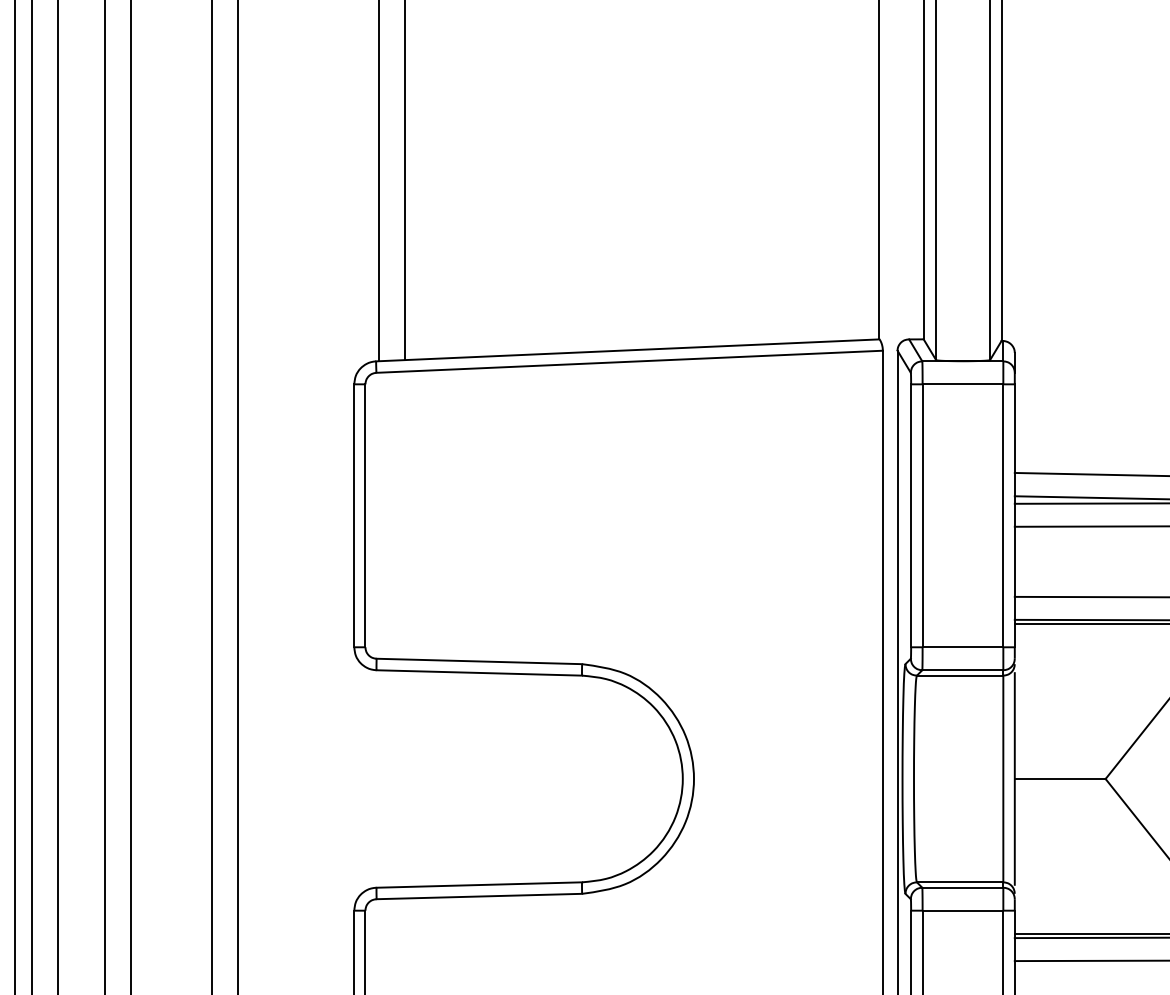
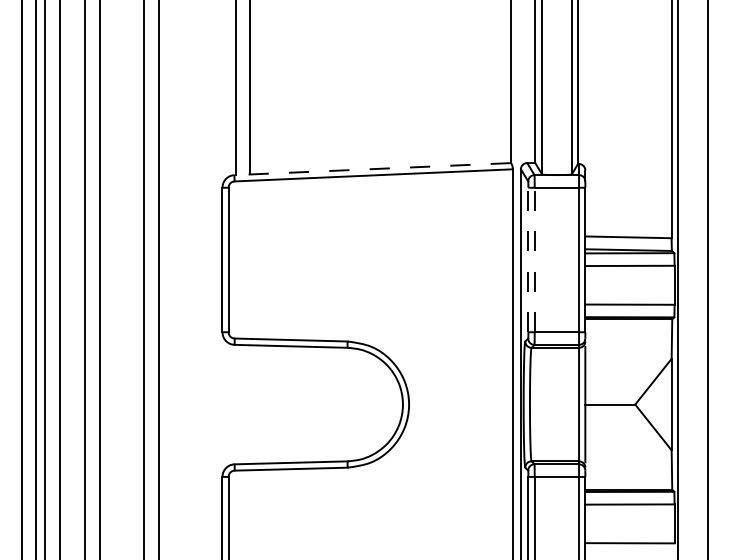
line: (627, 351) -> (372, 169), solid -> dashed
line: (911, 514) -> (528, 259), solid -> dashed
line: (922, 514) -> (534, 259), solid -> dashed

